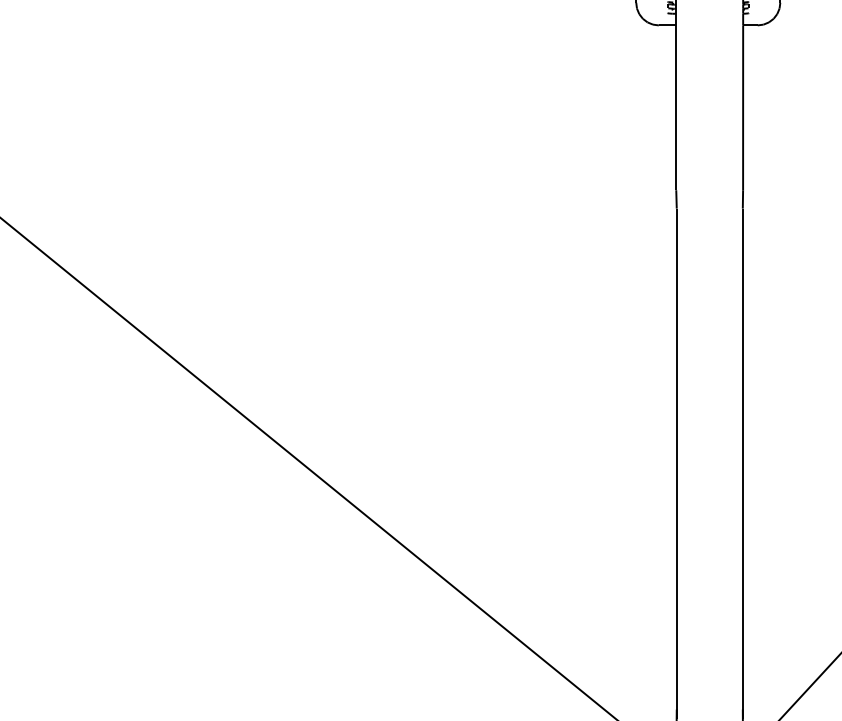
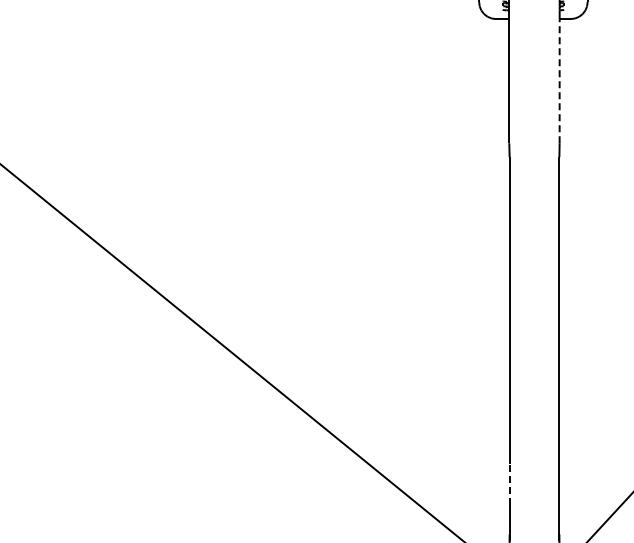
line: (742, 106) -> (559, 80), solid -> dashed
line: (676, 641) -> (509, 483), solid -> dashed

